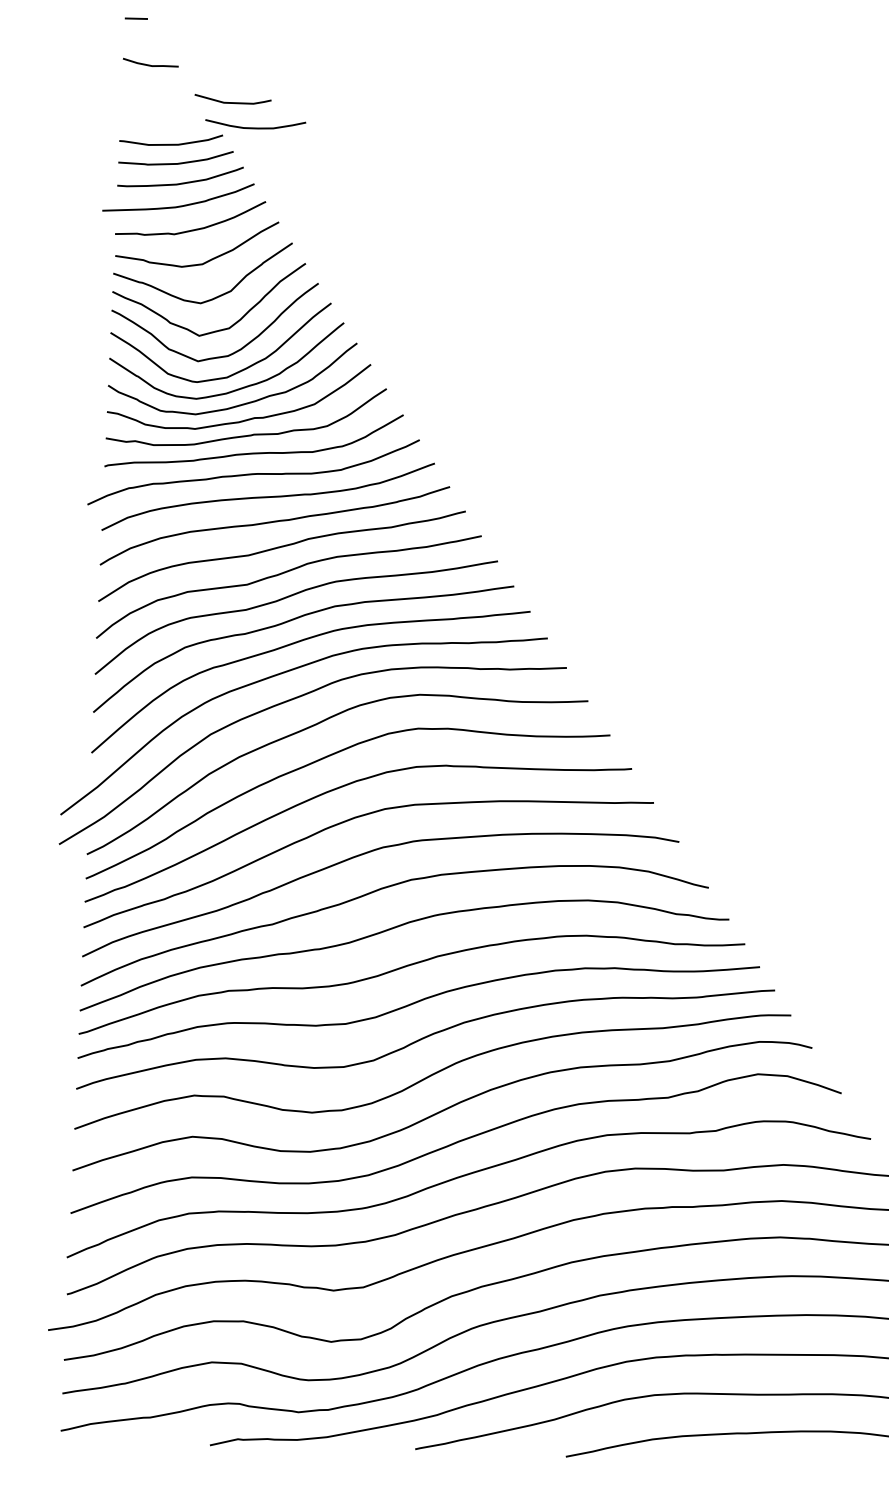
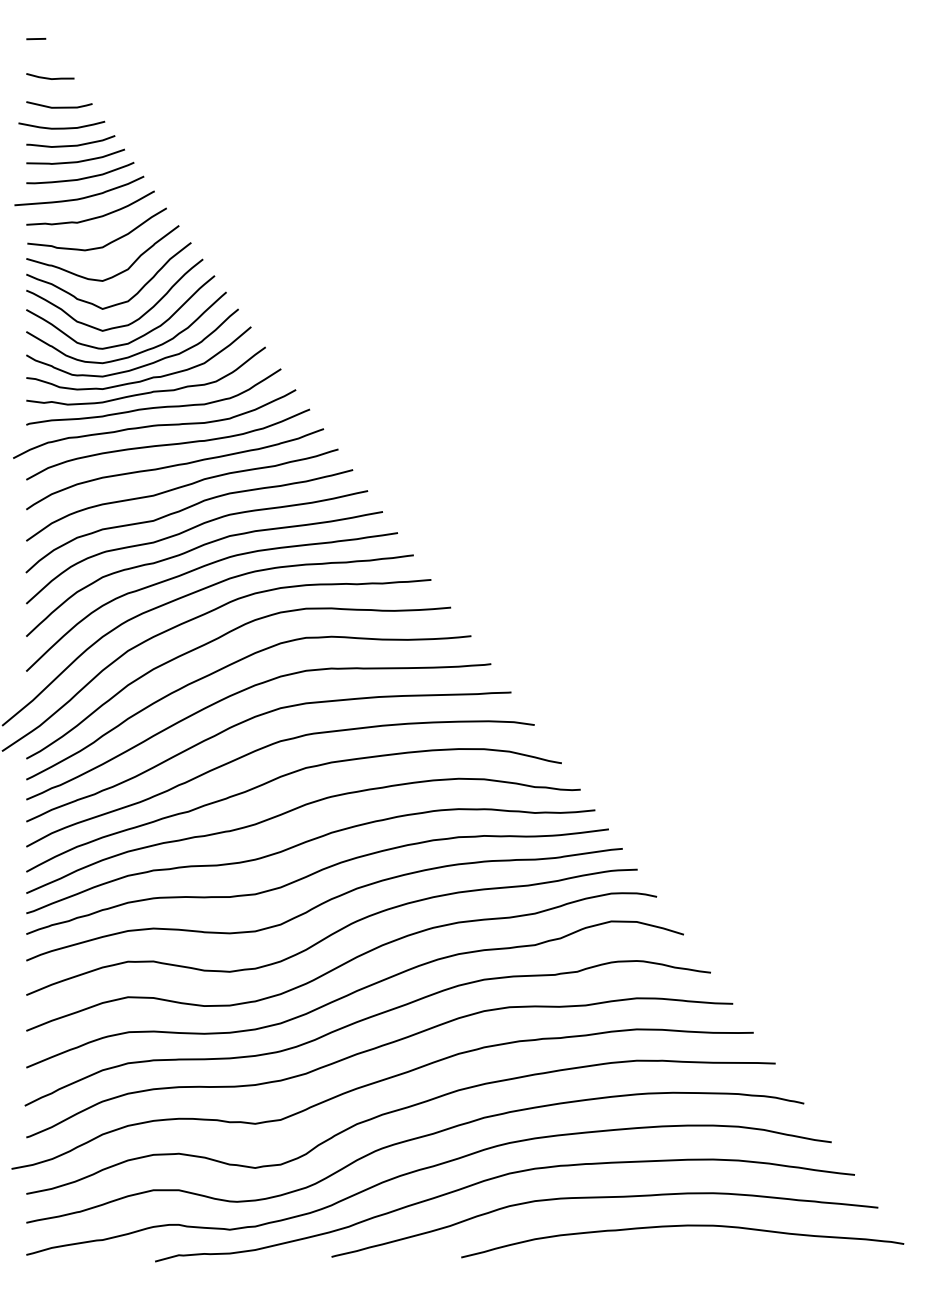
line: (233, 101) -> (59, 106), moved
curve: (255, 127) -> (61, 127), moved

